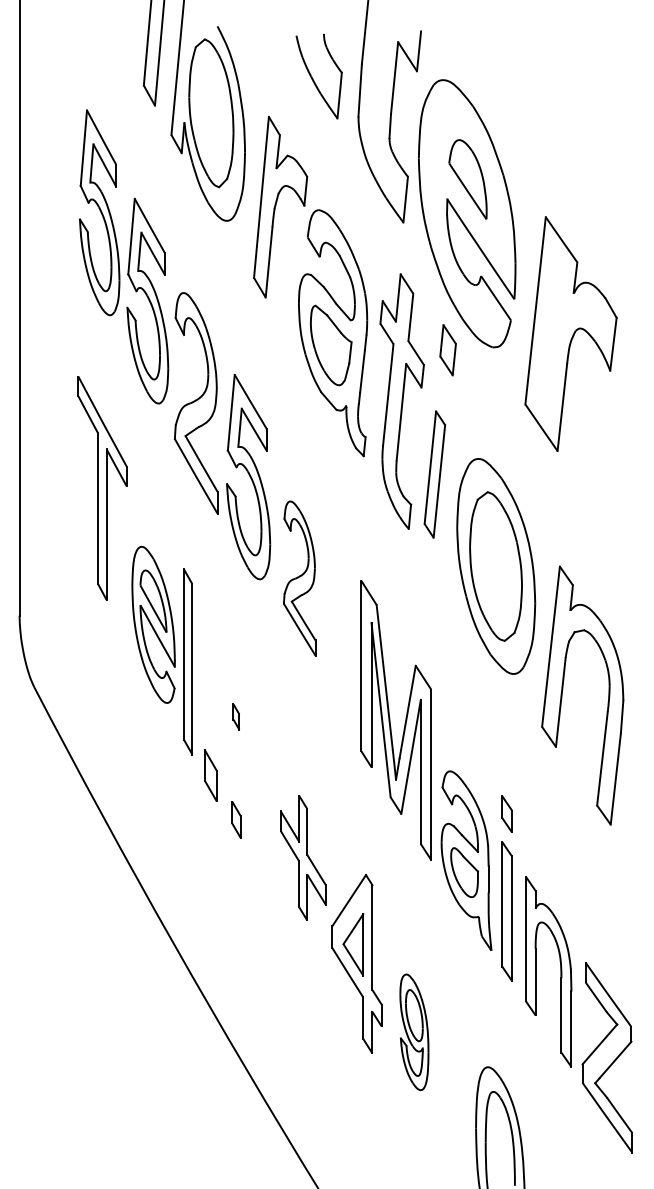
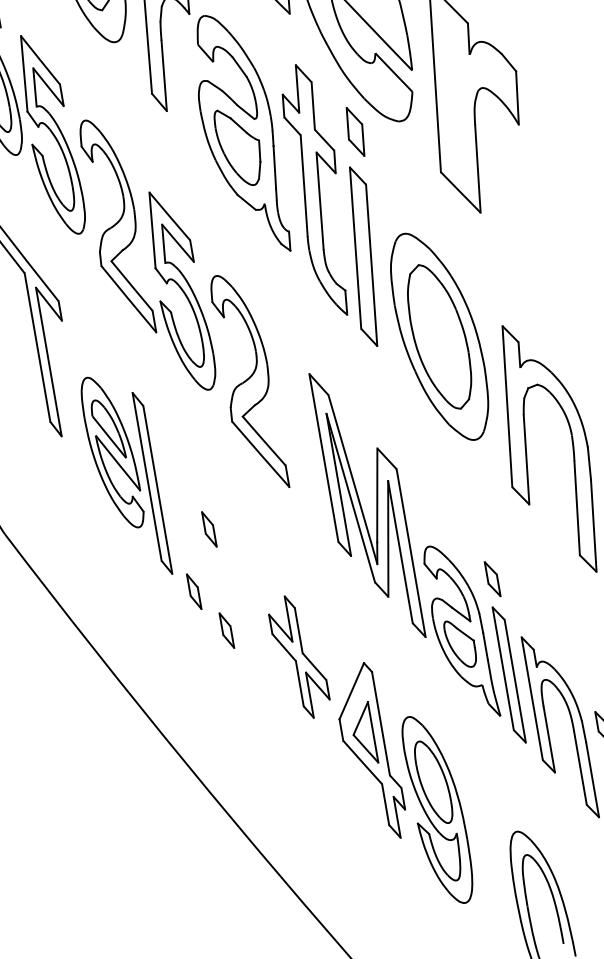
part: (434, 474) -> (363, 256), size x1.43
part: (299, 578) -> (247, 382), size x1.43
part: (236, 716) -> (209, 528), size x1.43
part: (210, 775) -> (193, 591), size x0.71
part: (414, 1032) -> (438, 809), size x1.67

